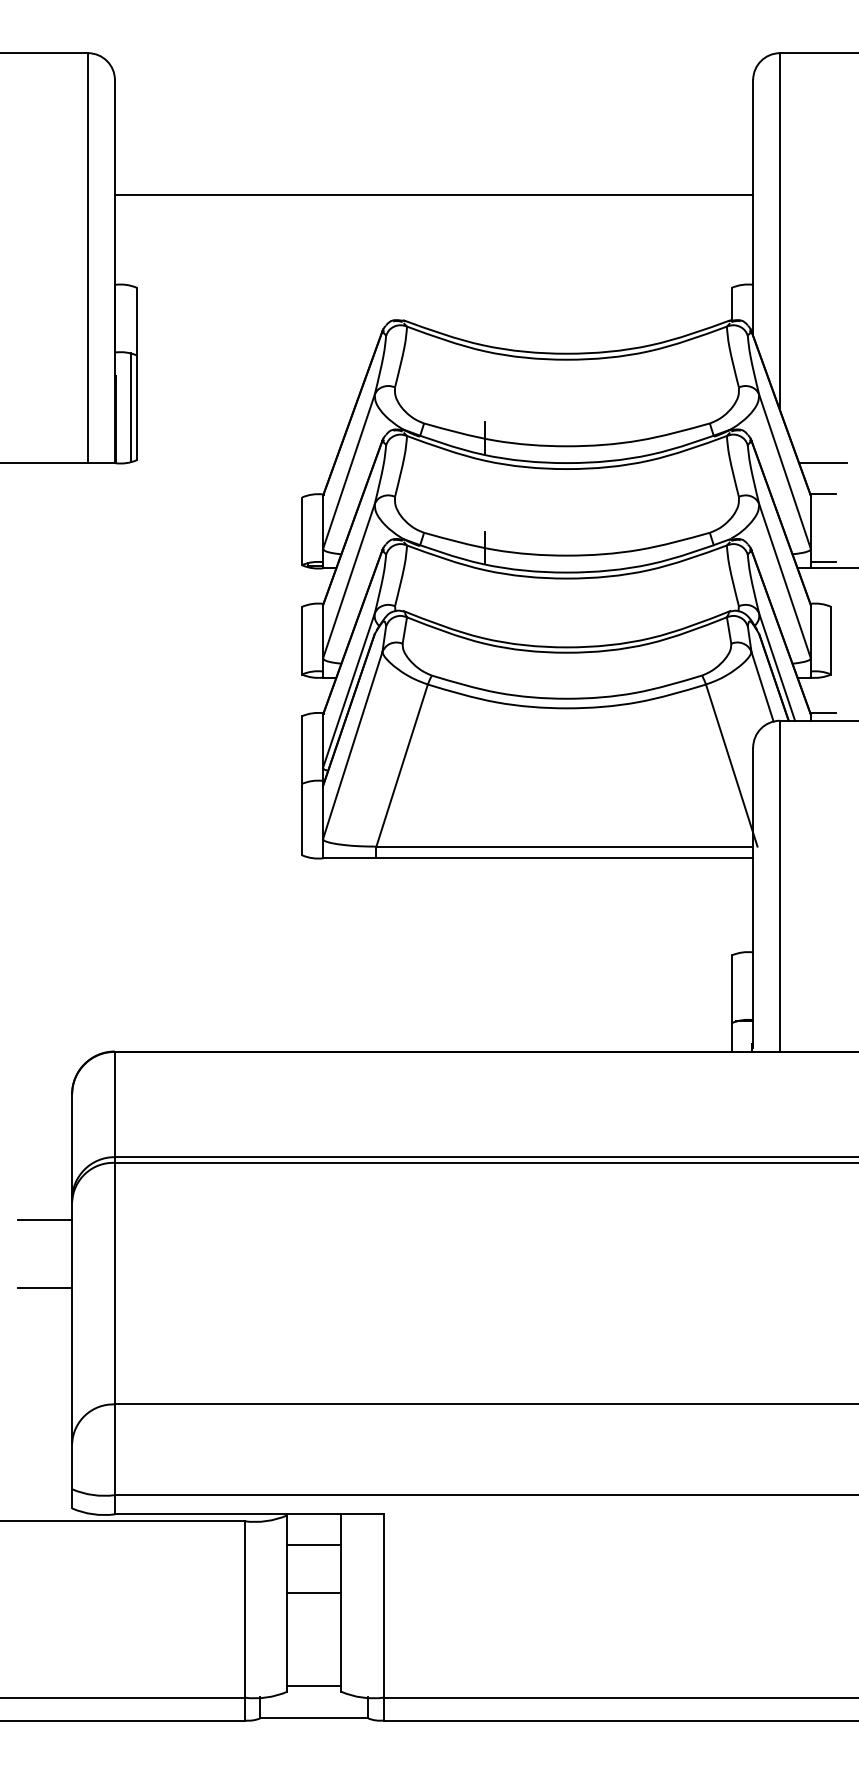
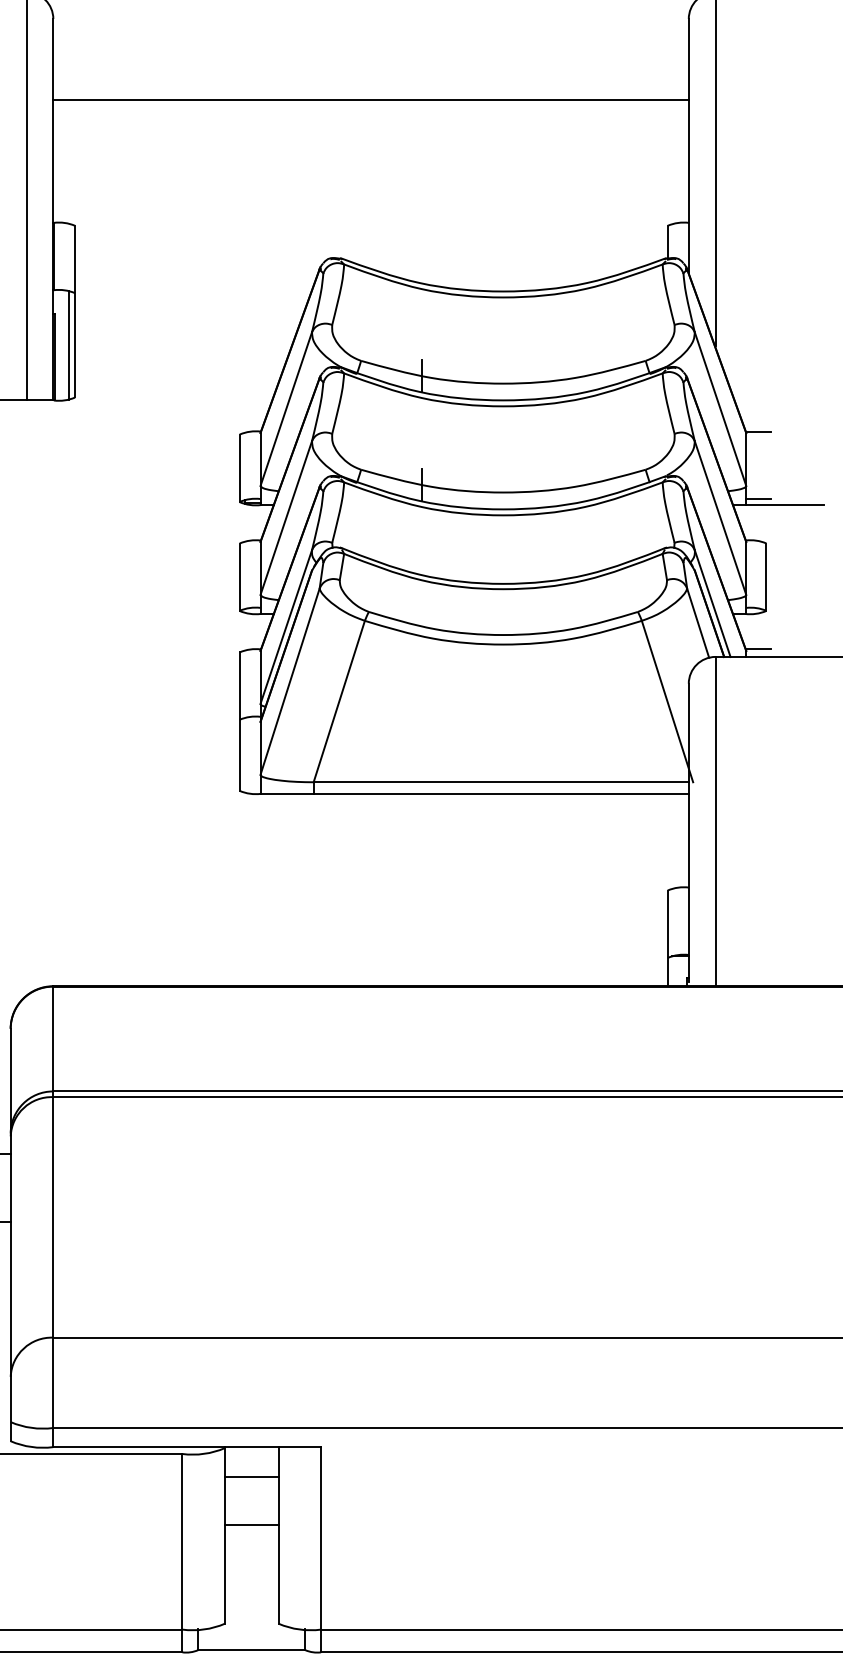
line: (433, 194) -> (370, 100), moved
line: (823, 463) -> (758, 400), removed
line: (314, 1685) -> (252, 1617), removed

